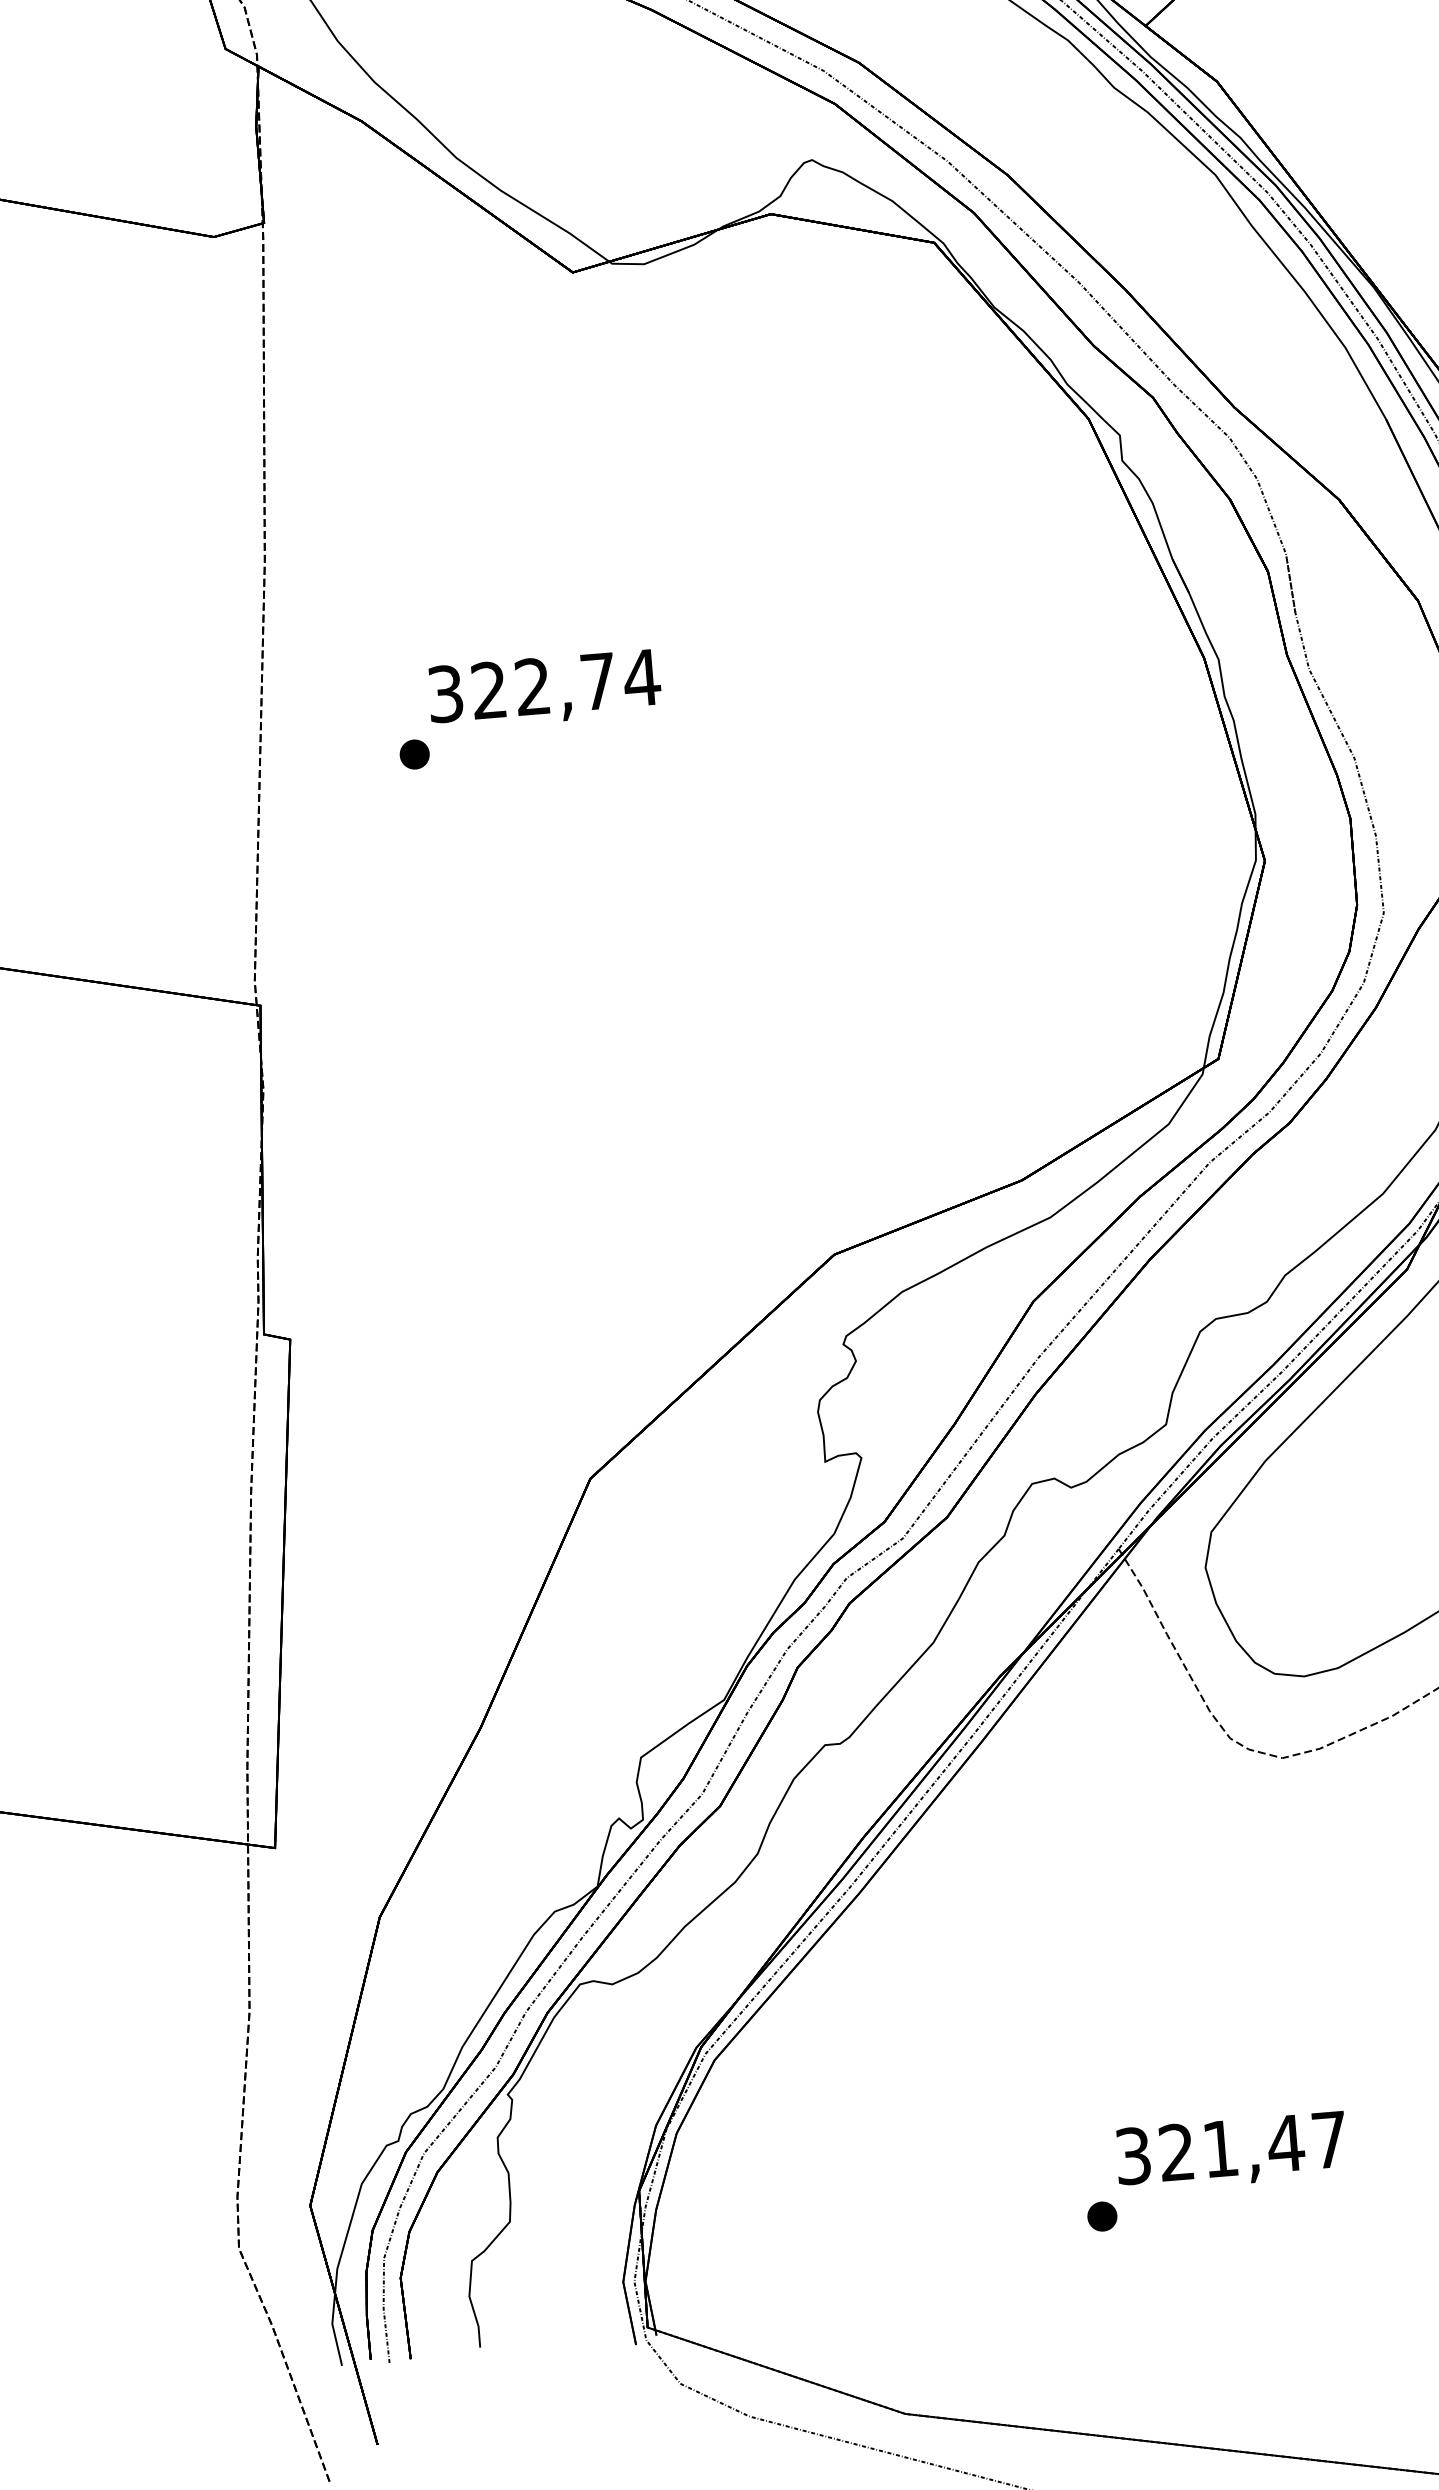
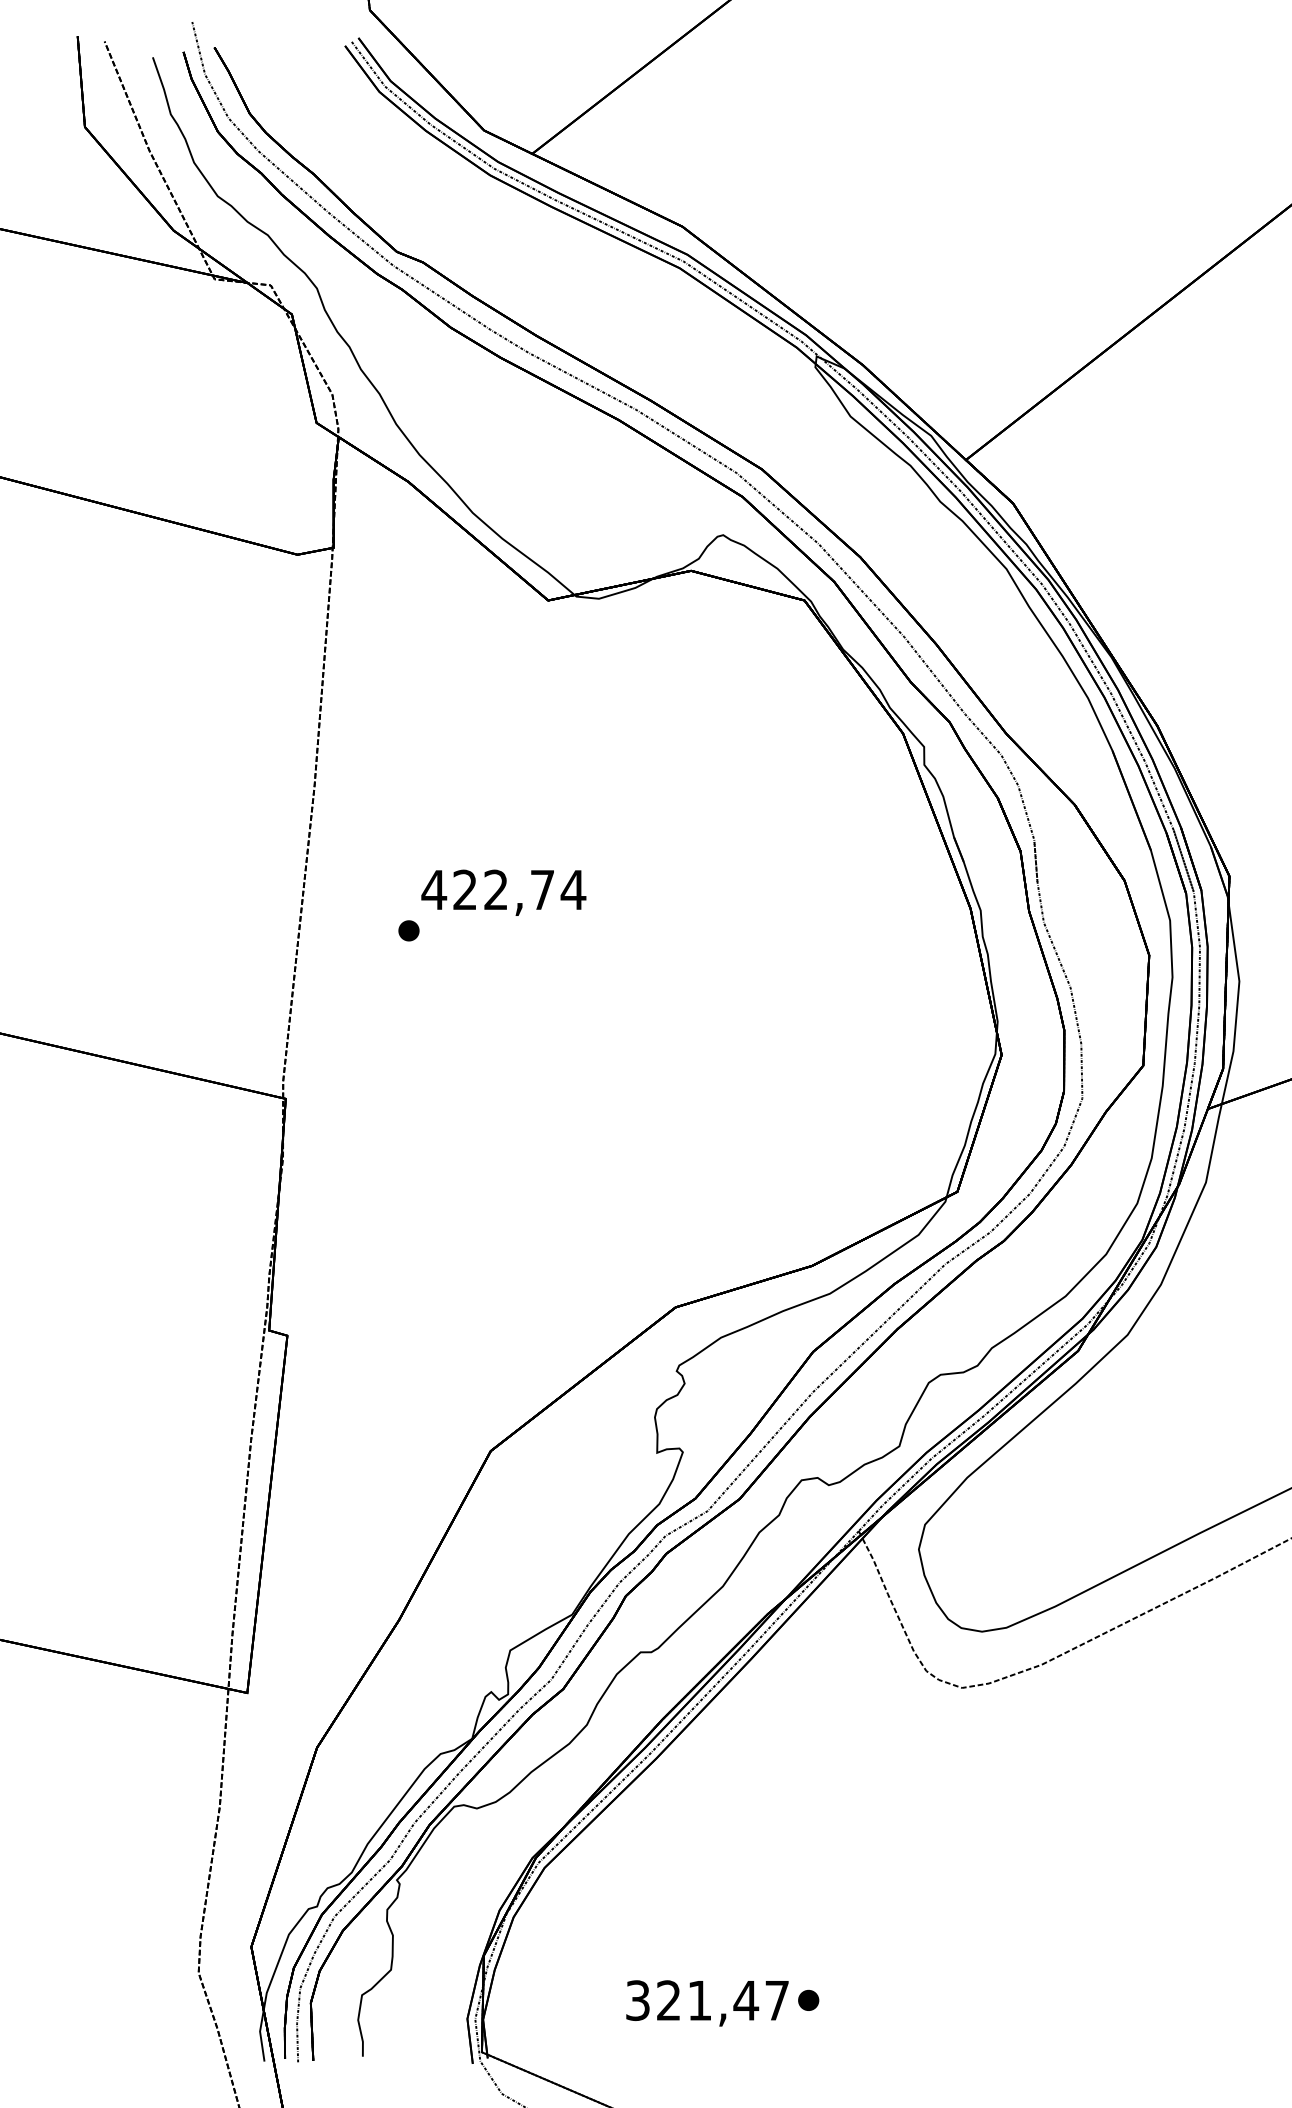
text: (445, 693) -> (434, 889), 322,74 -> 422,74
text: (1231, 2152) -> (707, 2003), moved

